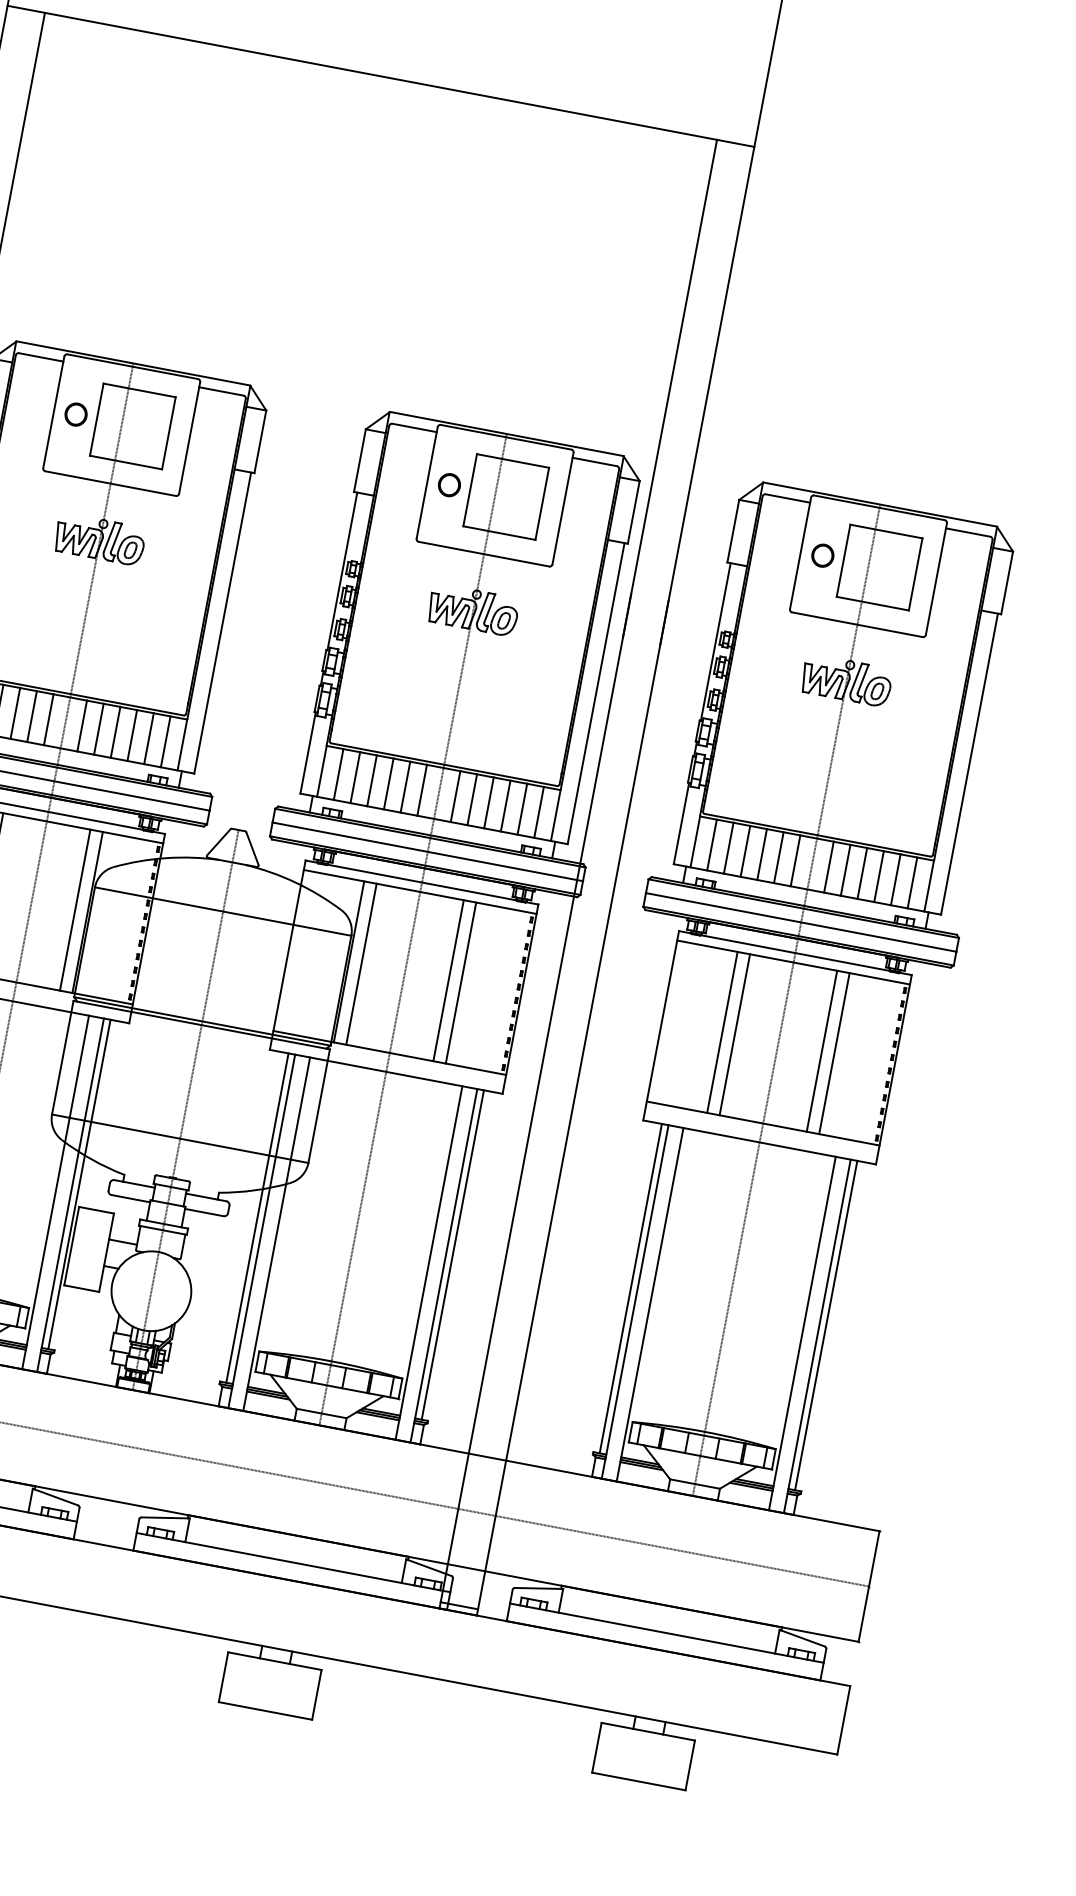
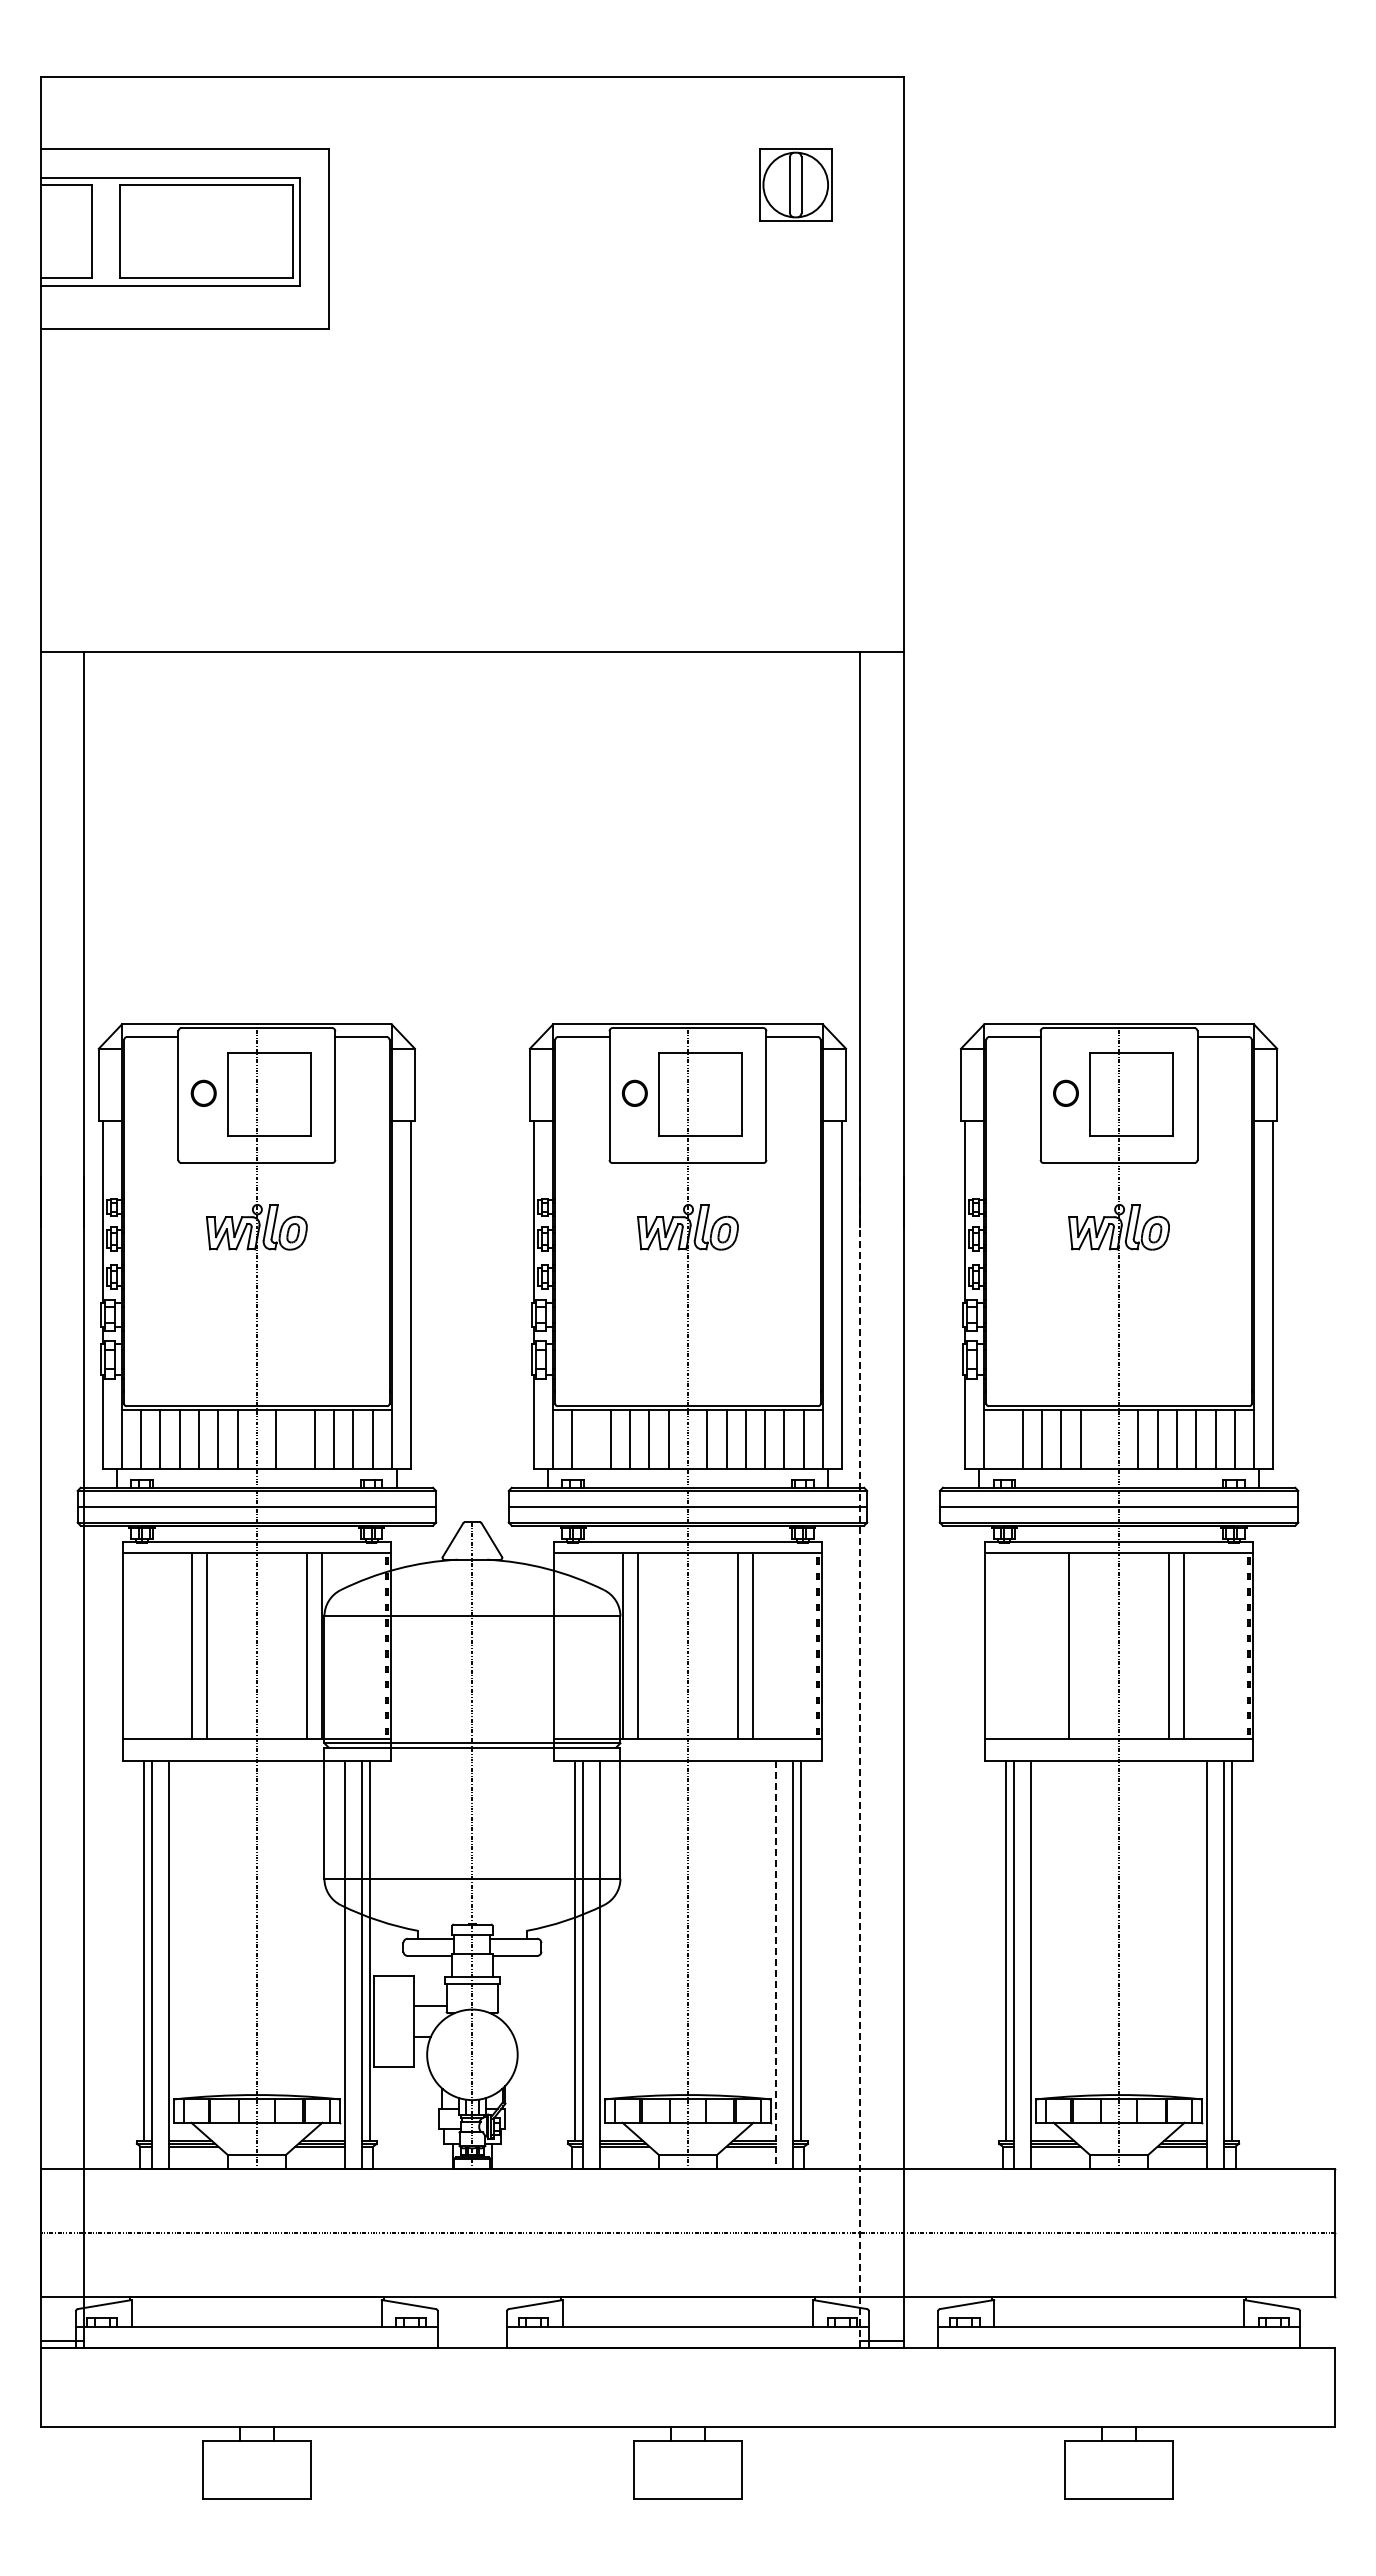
line: (99, 728) -> (295, 1438), removed
line: (355, 776) -> (591, 1438), removed
line: (712, 844) -> (1003, 1438), removed
line: (795, 860) -> (1099, 1438), removed
line: (722, 1032) -> (1054, 1646), removed
line: (535, 1101) -> (860, 1762), solid -> dashed
line: (428, 1263) -> (775, 1965), solid -> dashed

